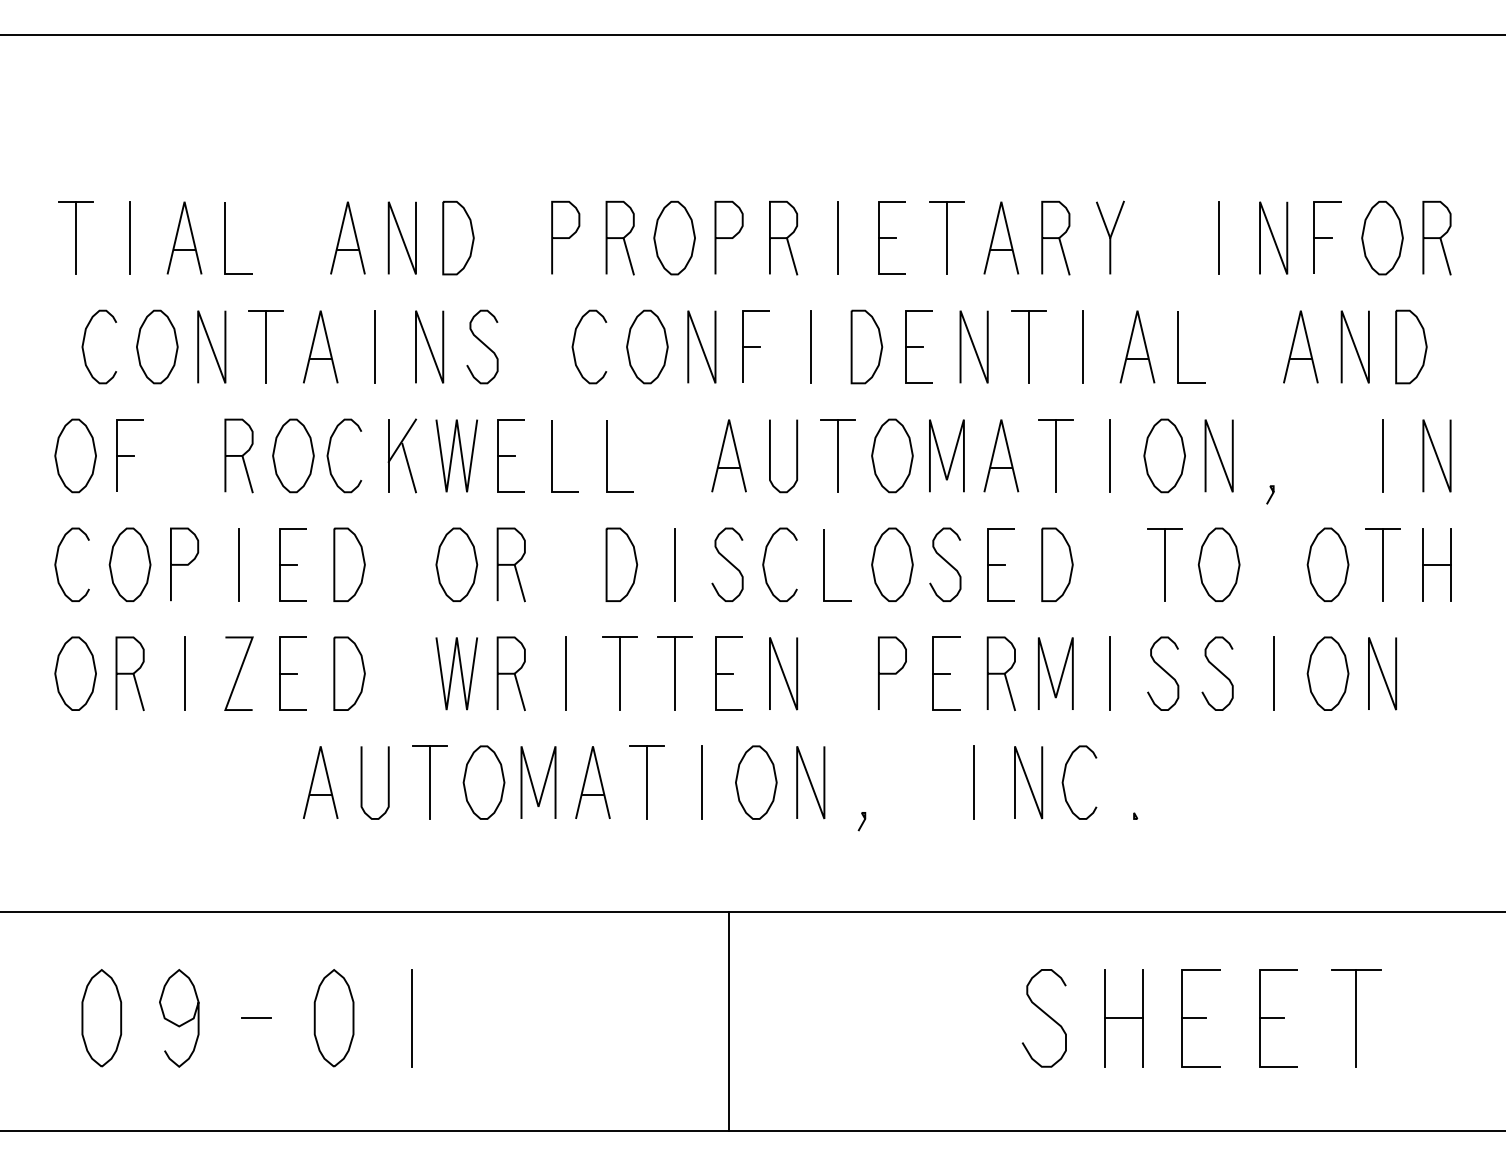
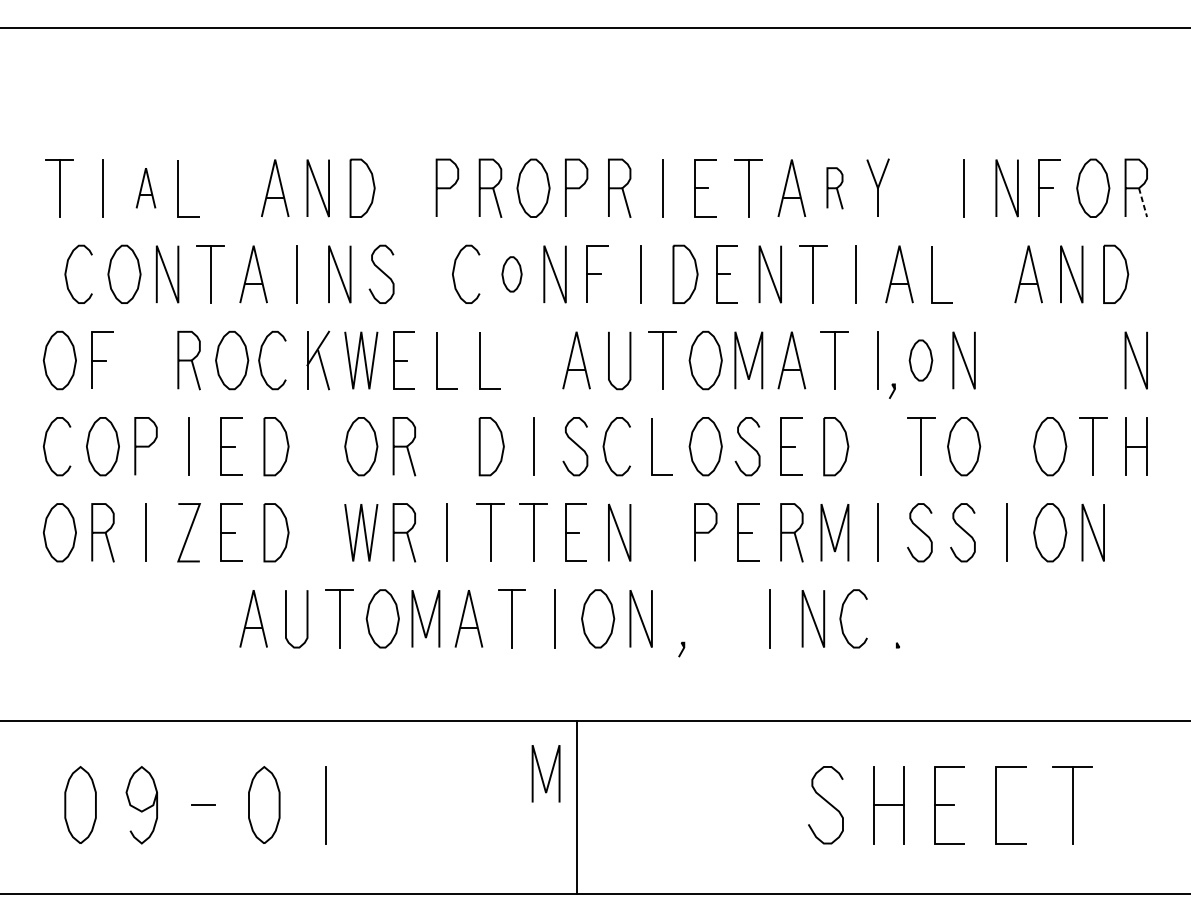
part: (184, 237) -> (145, 187), size x0.7
part: (1055, 237) -> (834, 187), size x0.7
line: (1445, 256) -> (1143, 202), solid -> dashed
part: (647, 346) -> (512, 273), size x0.6
part: (1164, 455) -> (920, 360), size x0.7
line: (1382, 455) -> (1093, 360), removed
line: (1271, 494) -> (893, 391), moved
line: (685, 980) -> (542, 775), added
line: (1271, 1018) -> (1005, 805), removed

